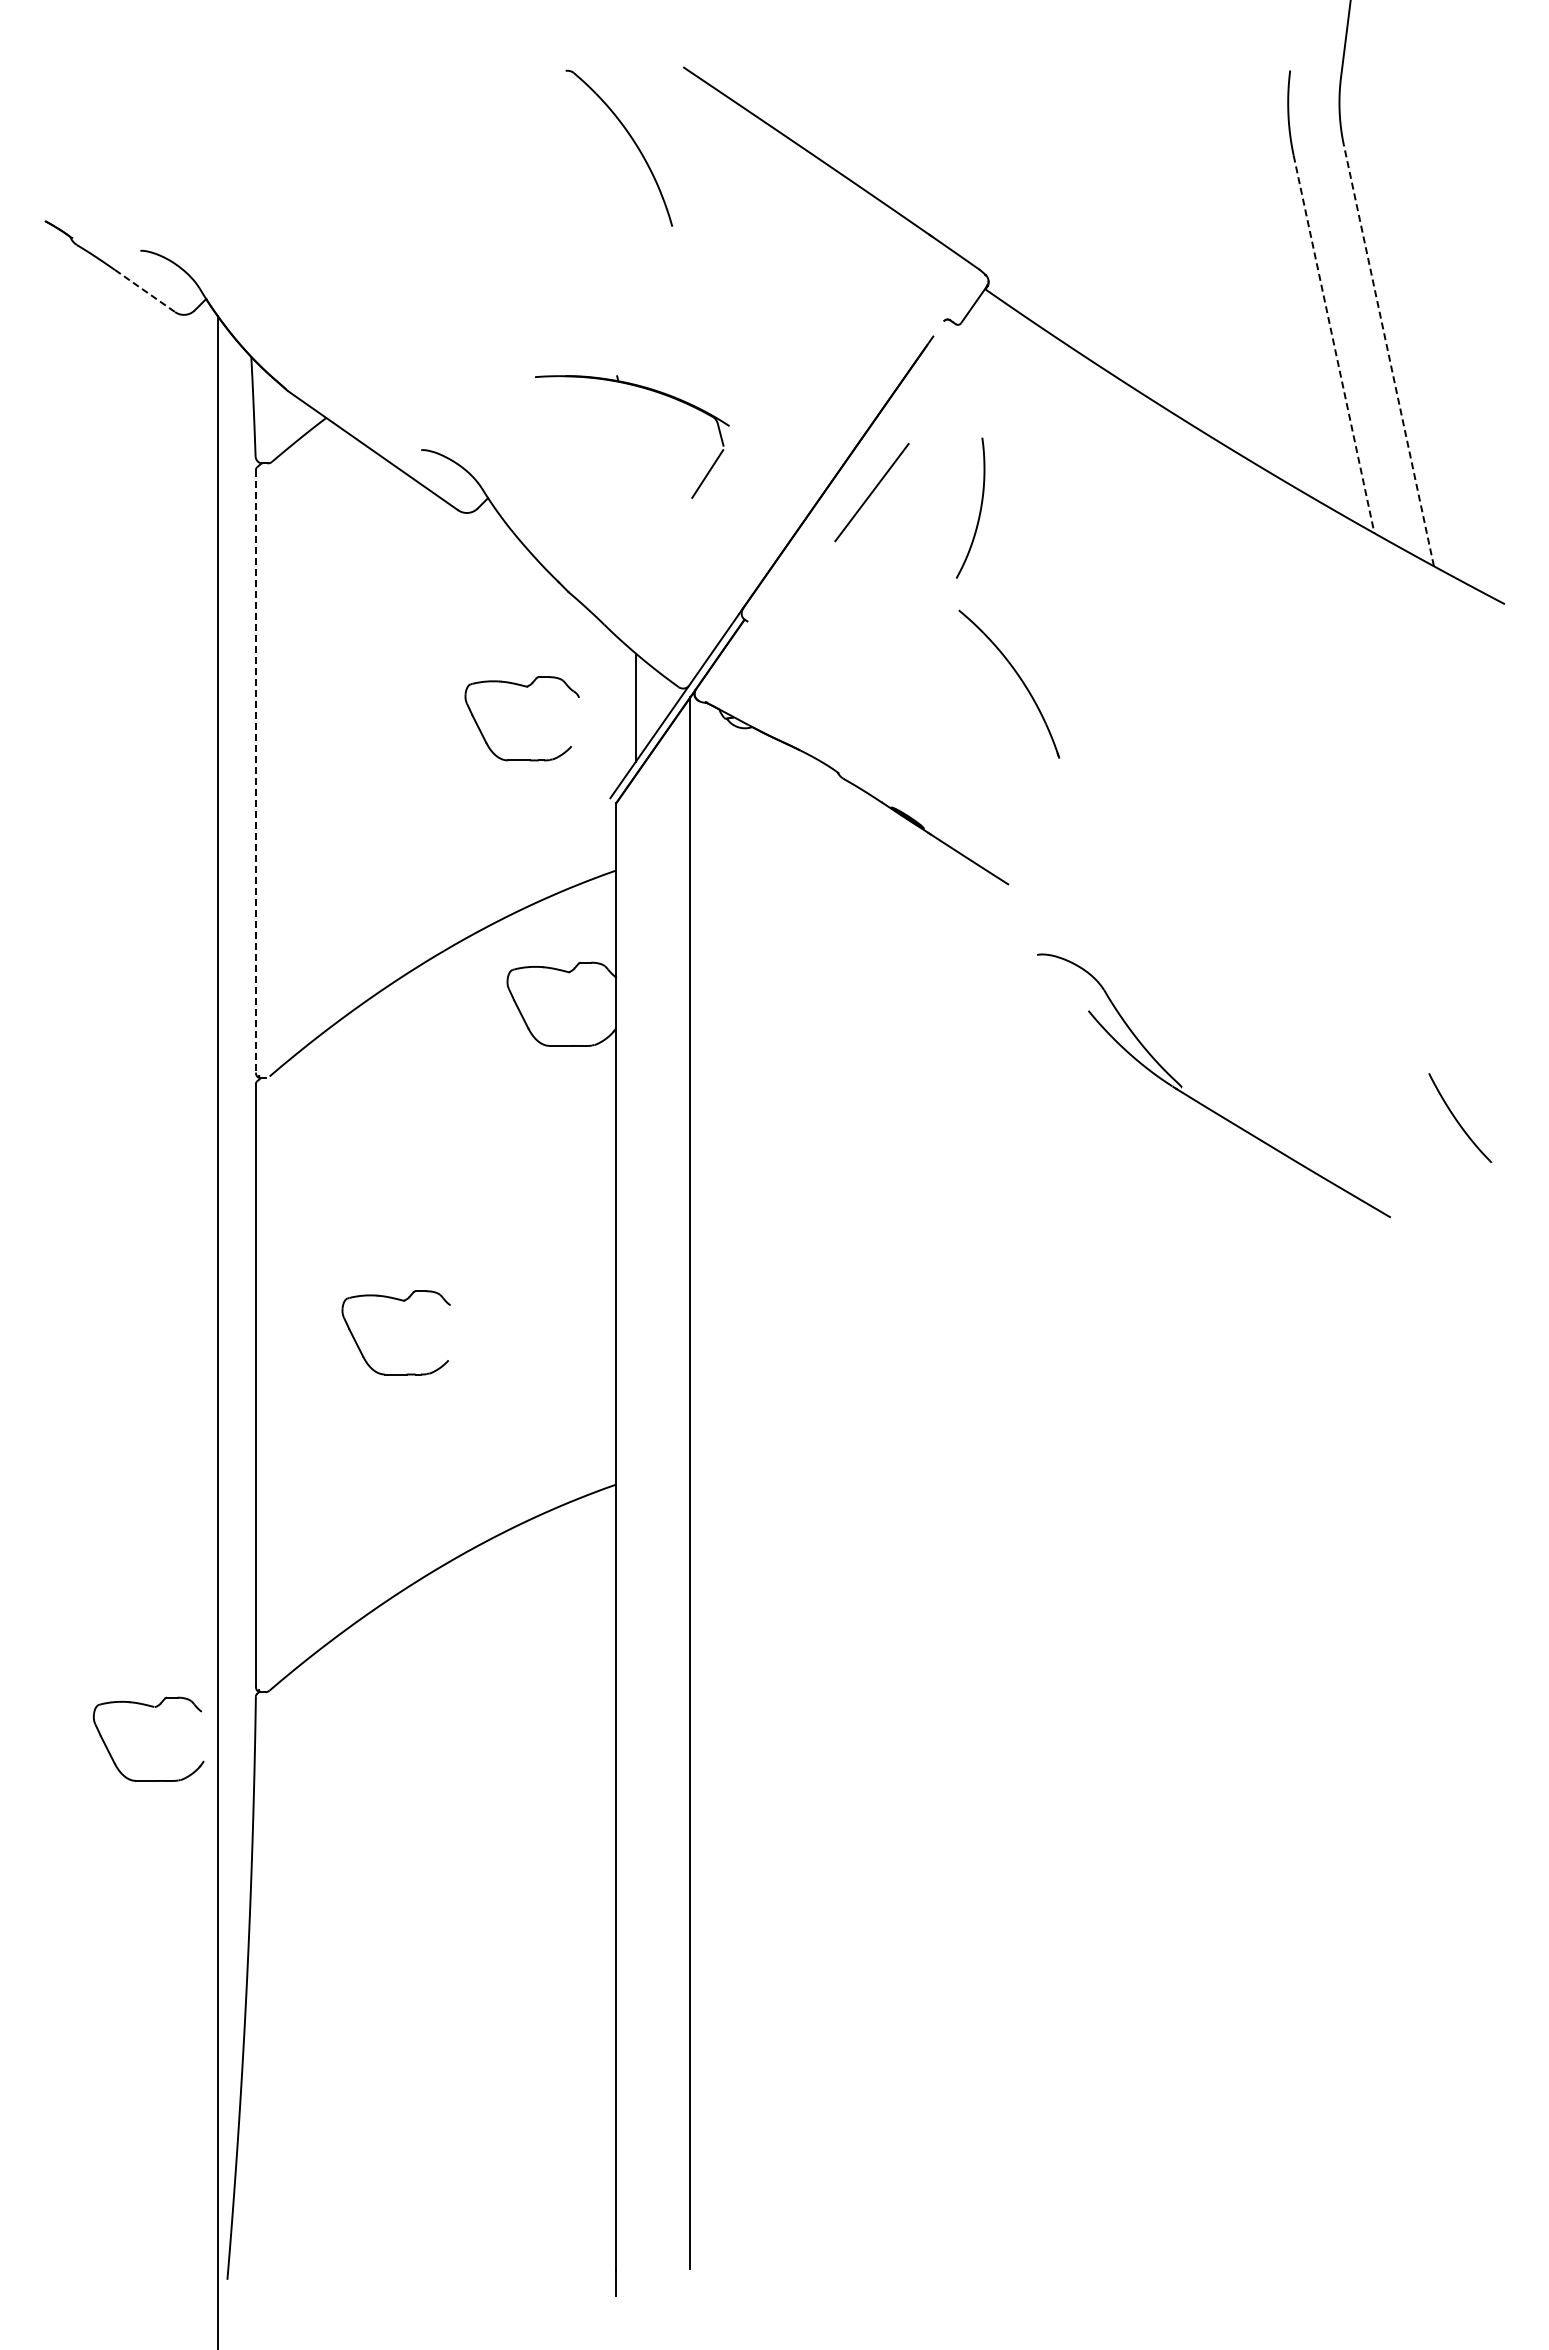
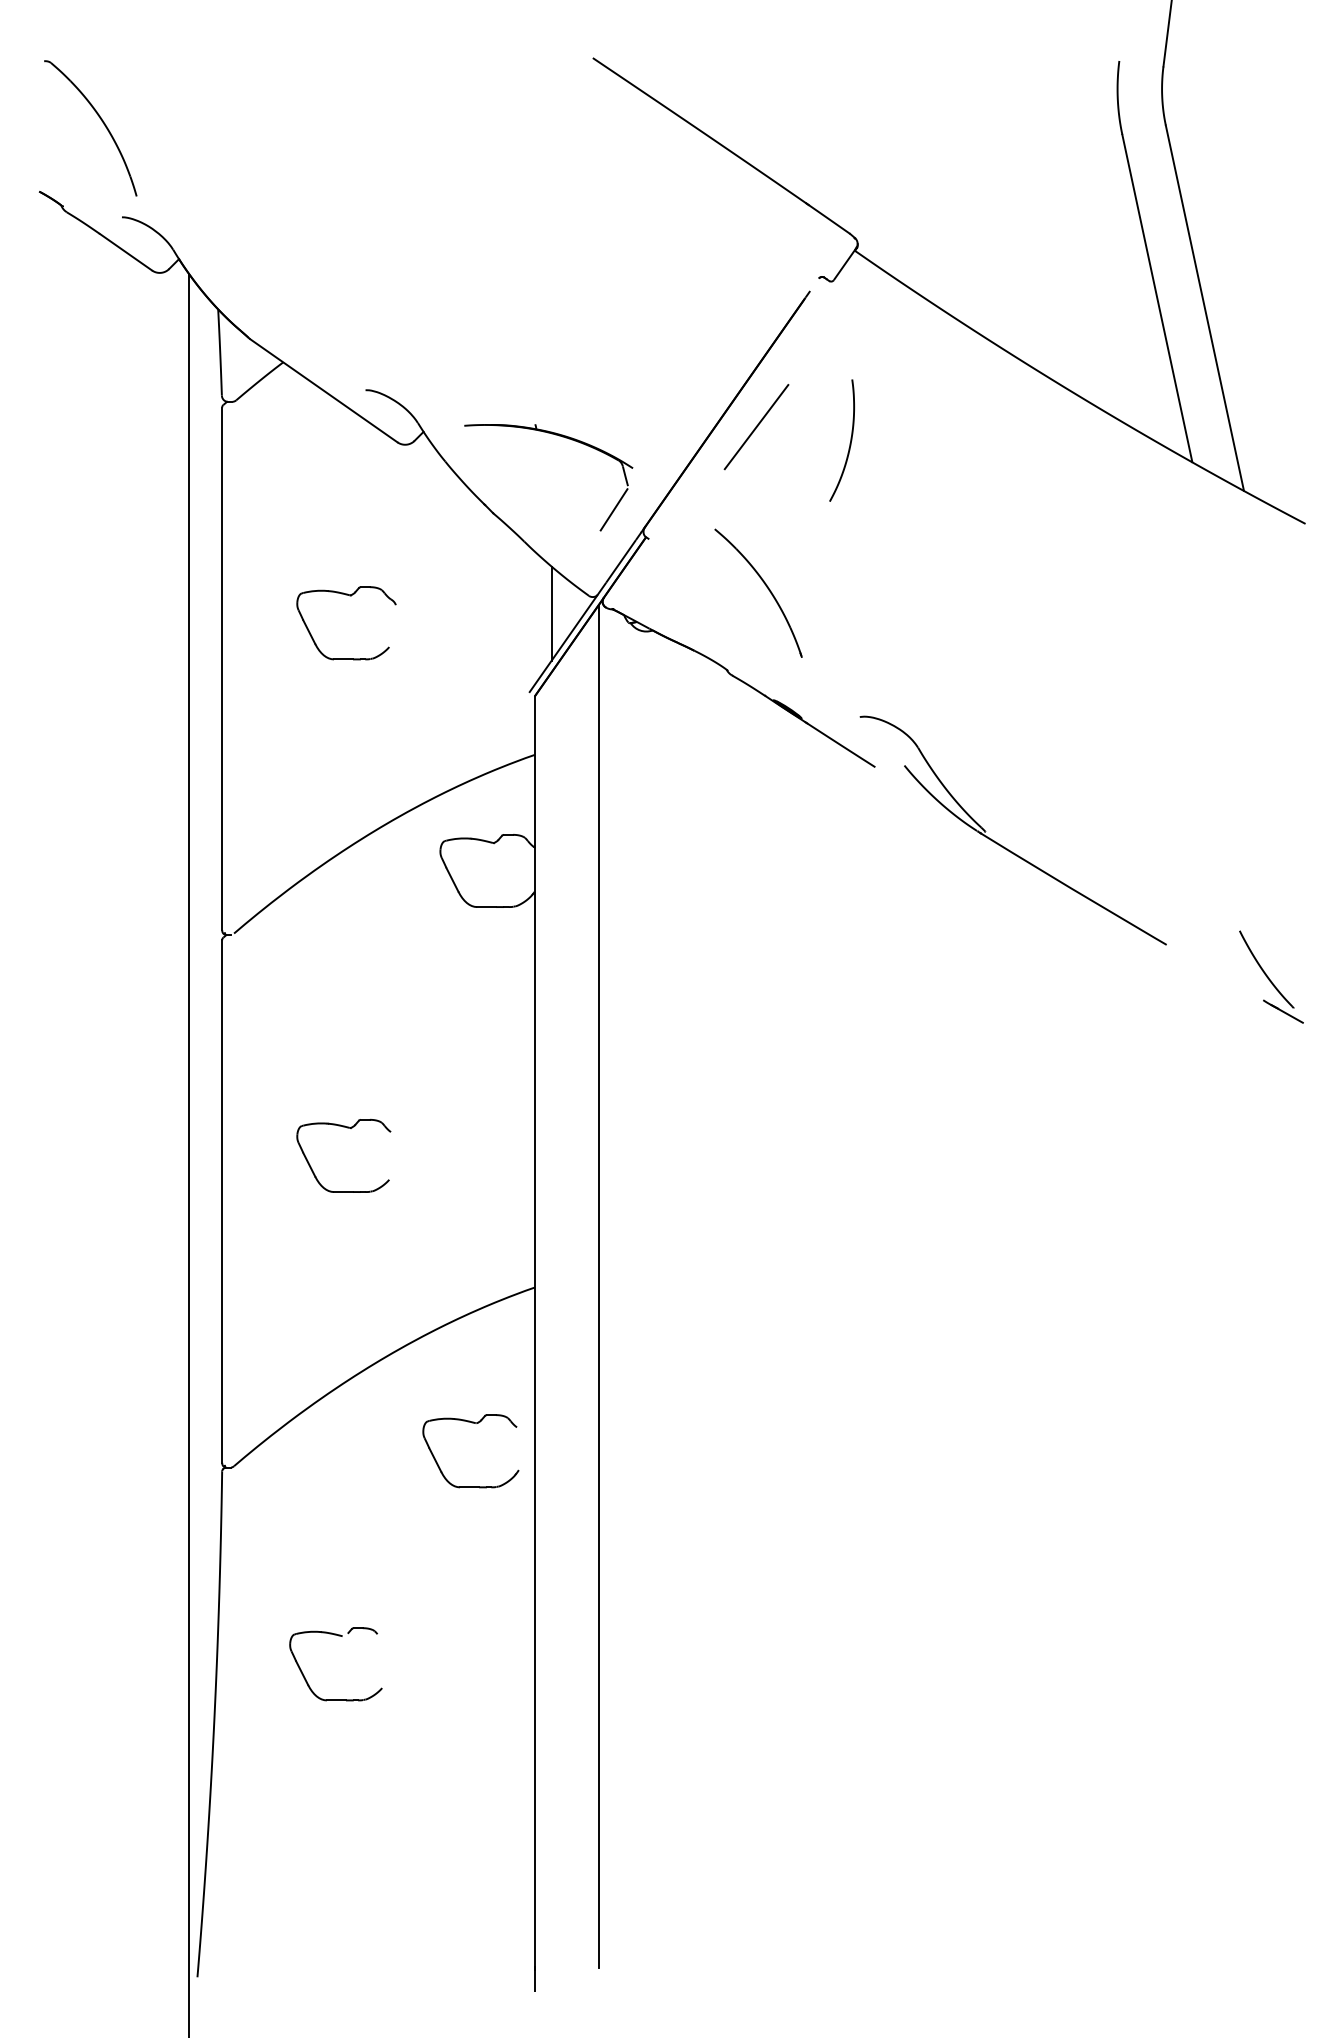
part: (631, 139) -> (101, 120), moved
line: (145, 291) -> (126, 252), dashed -> solid
line: (1334, 344) -> (1157, 298), dashed -> solid
line: (1388, 355) -> (1204, 308), dashed -> solid
part: (648, 390) -> (562, 437), moved
part: (1018, 677) -> (766, 587), moved
part: (525, 687) -> (349, 596), moved
line: (255, 771) -> (221, 669), dashed -> solid
part: (1202, 1103) -> (1003, 845), moved
line: (1479, 1166) -> (1283, 1011), added
part: (151, 1707) -> (473, 1423), moved
part: (393, 1887) -> (341, 1637), added

